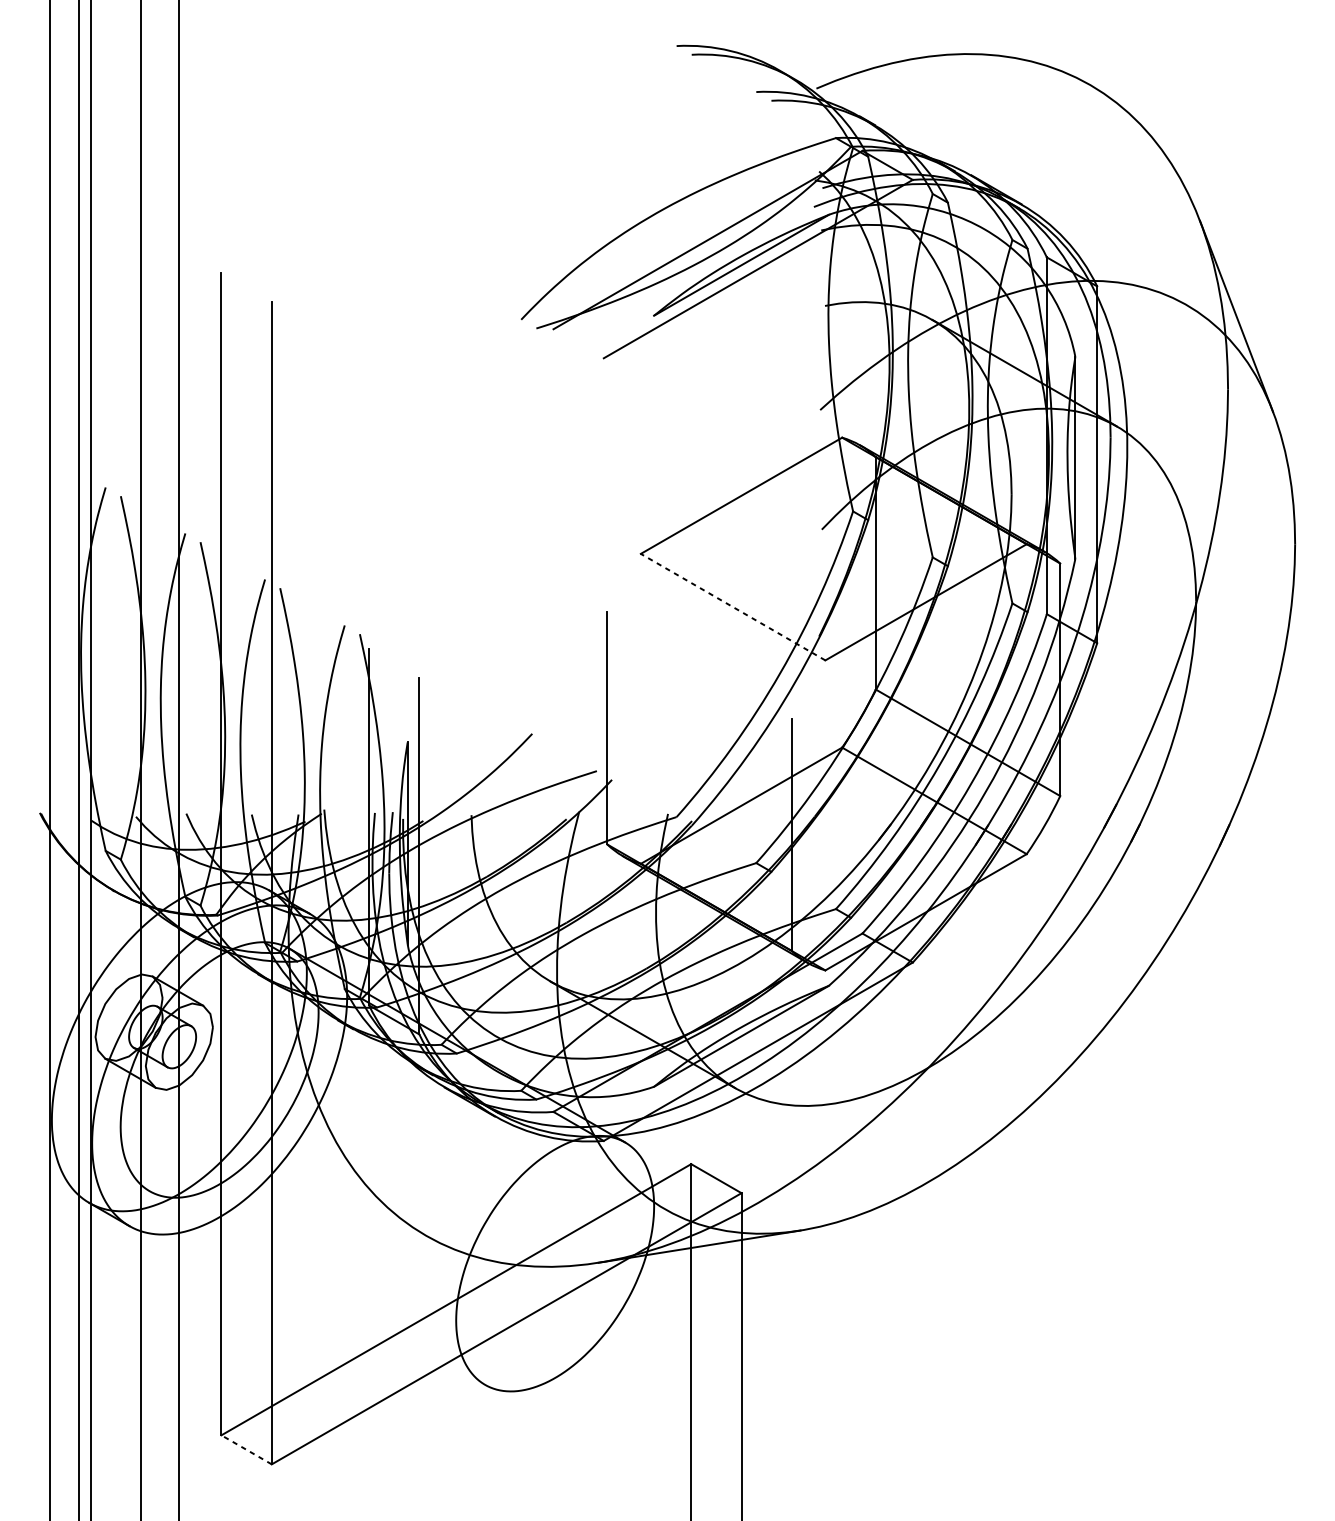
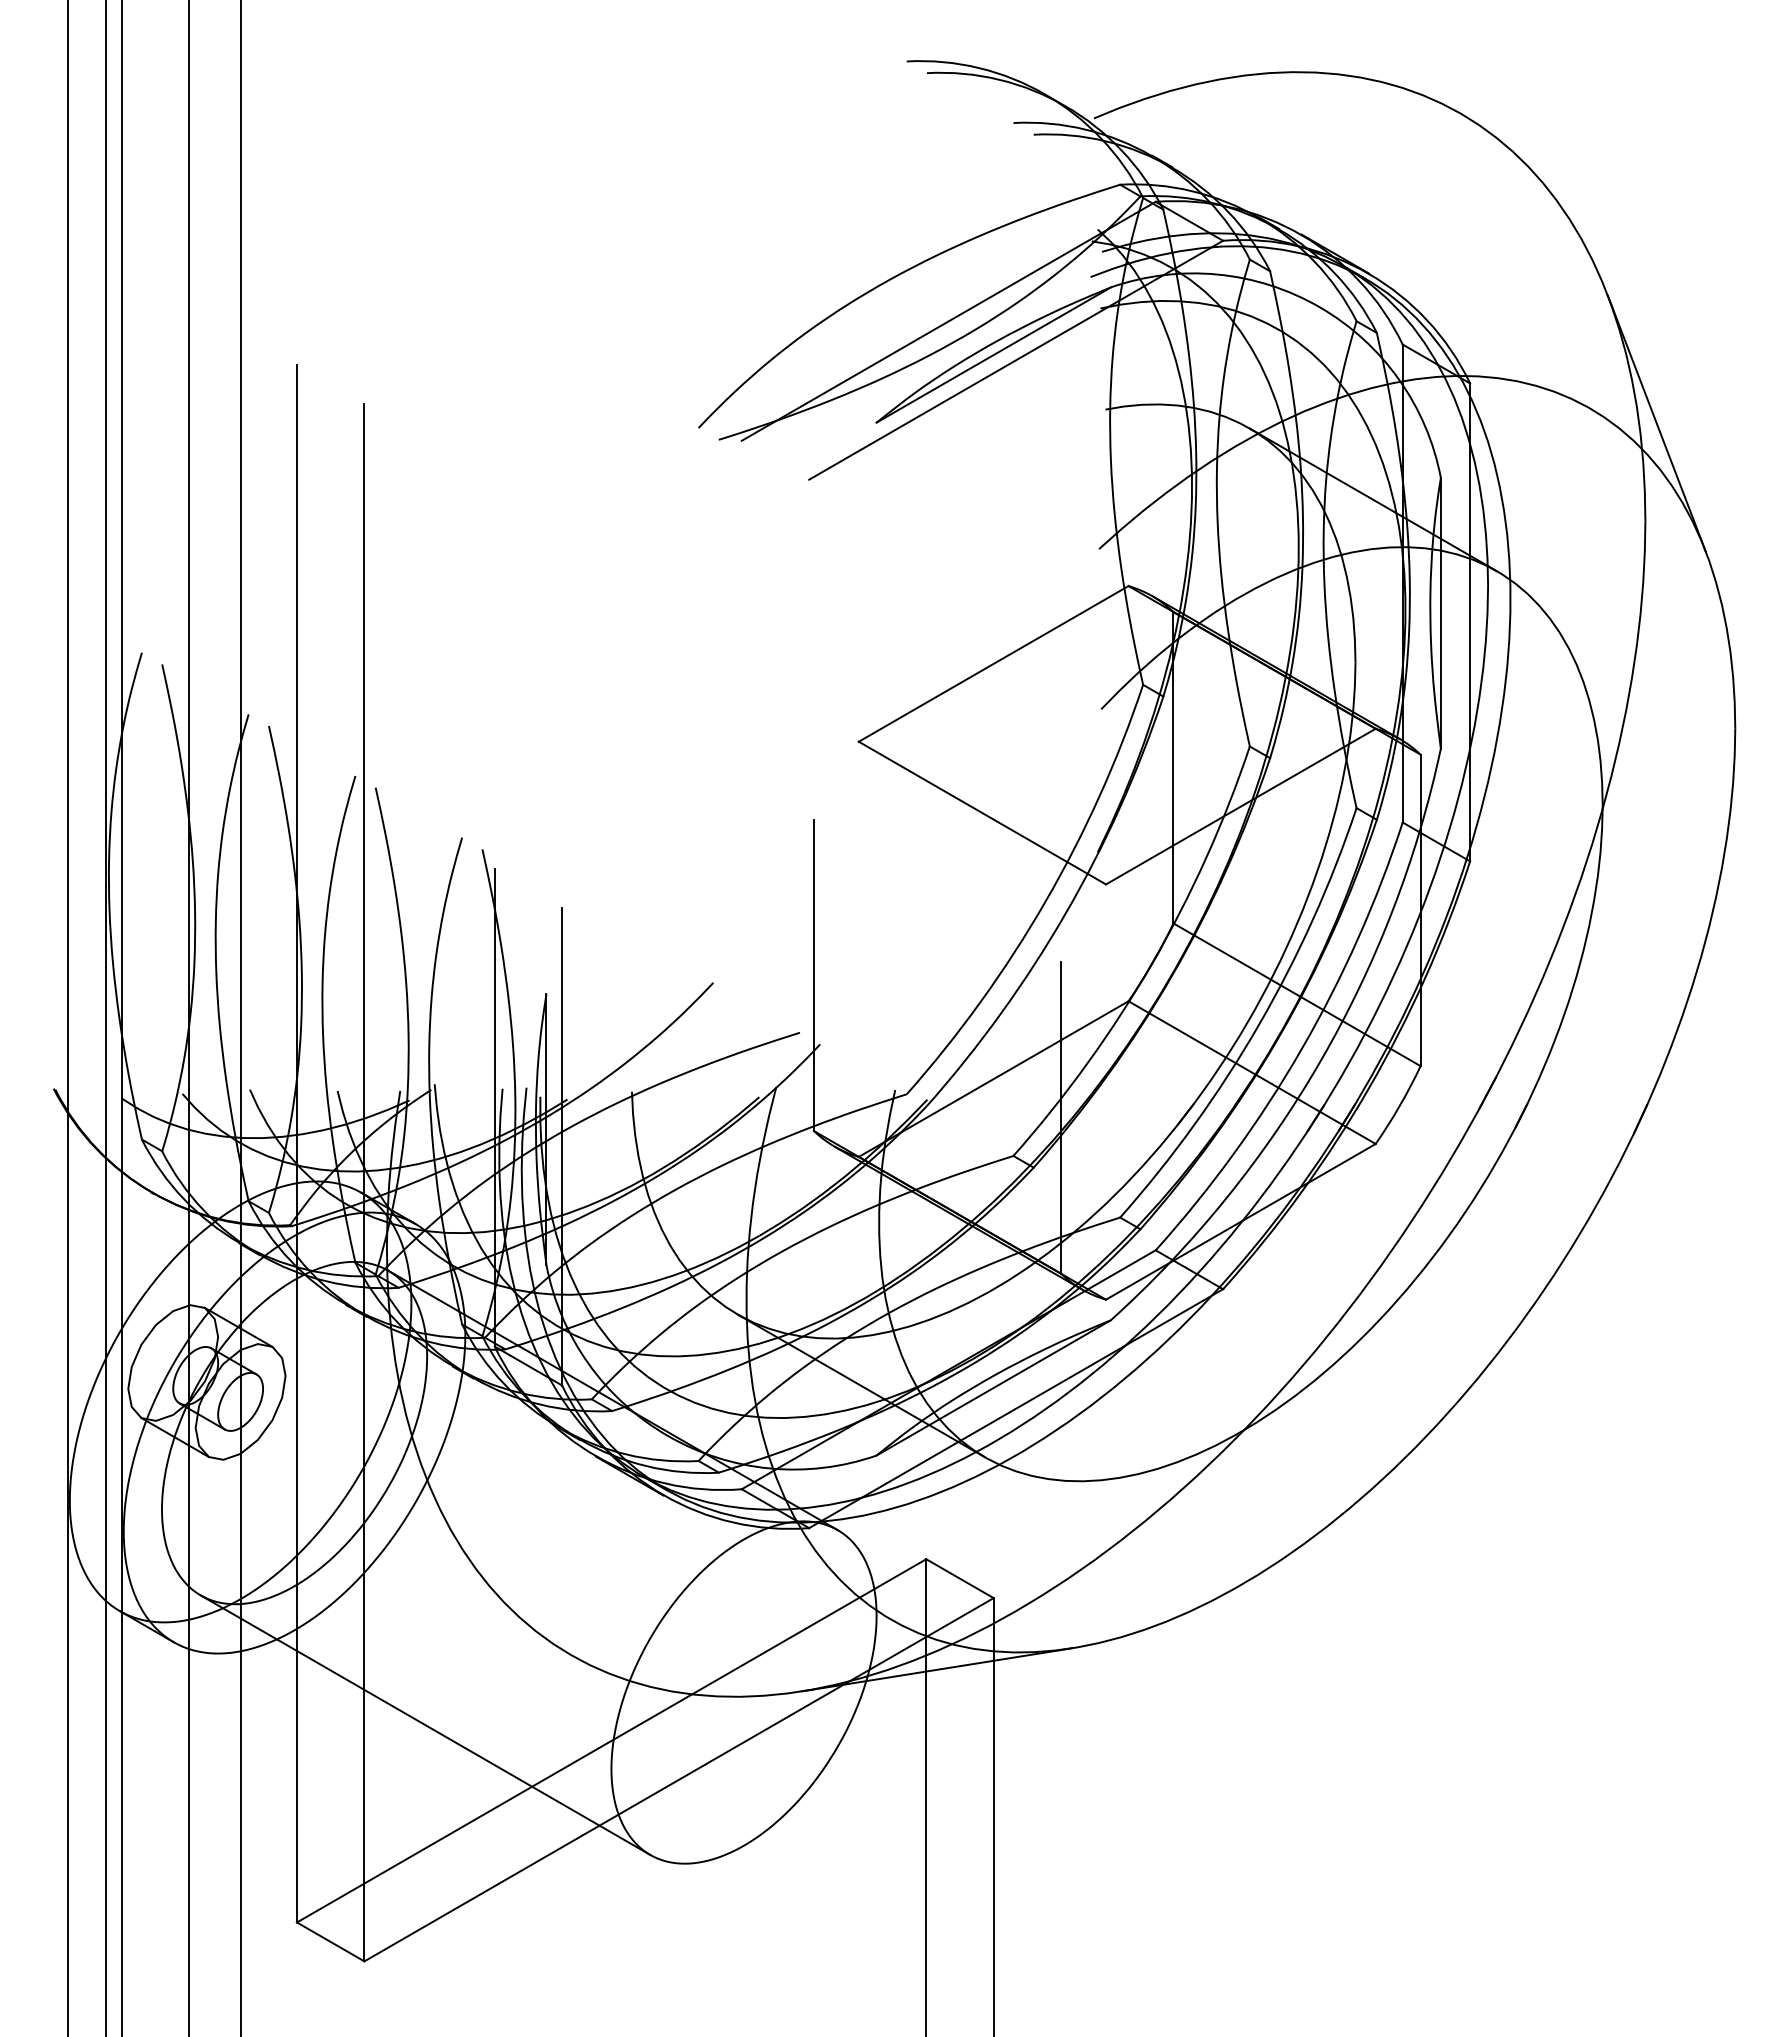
line: (733, 607) -> (982, 813), dashed -> solid
line: (317, 1287) -> (425, 1724), added
line: (246, 1449) -> (330, 1941), dashed -> solid

